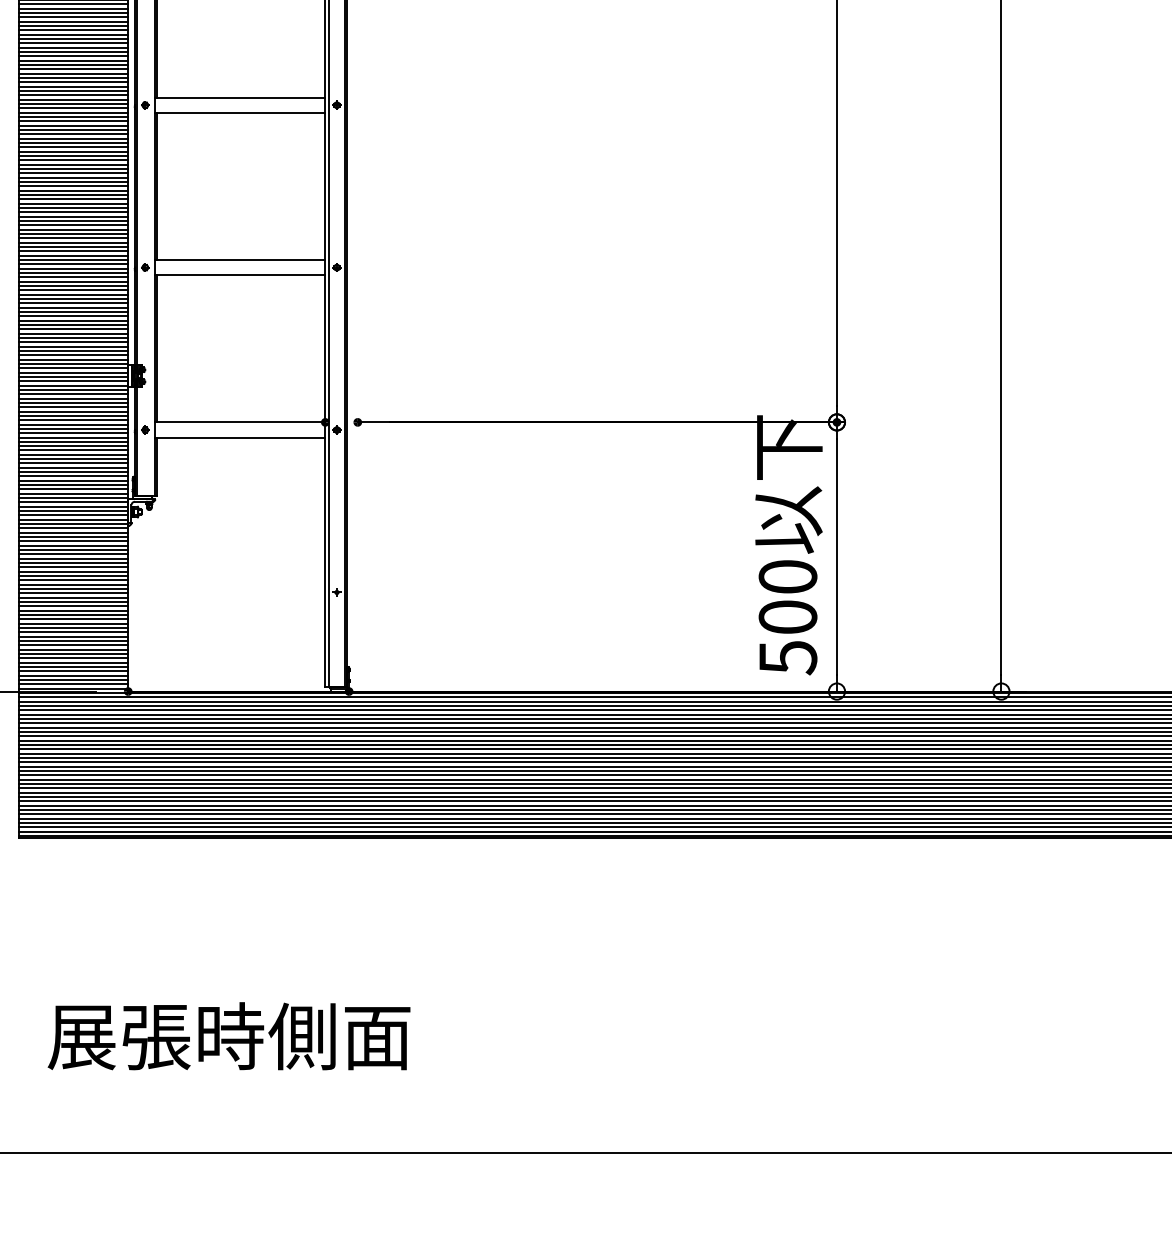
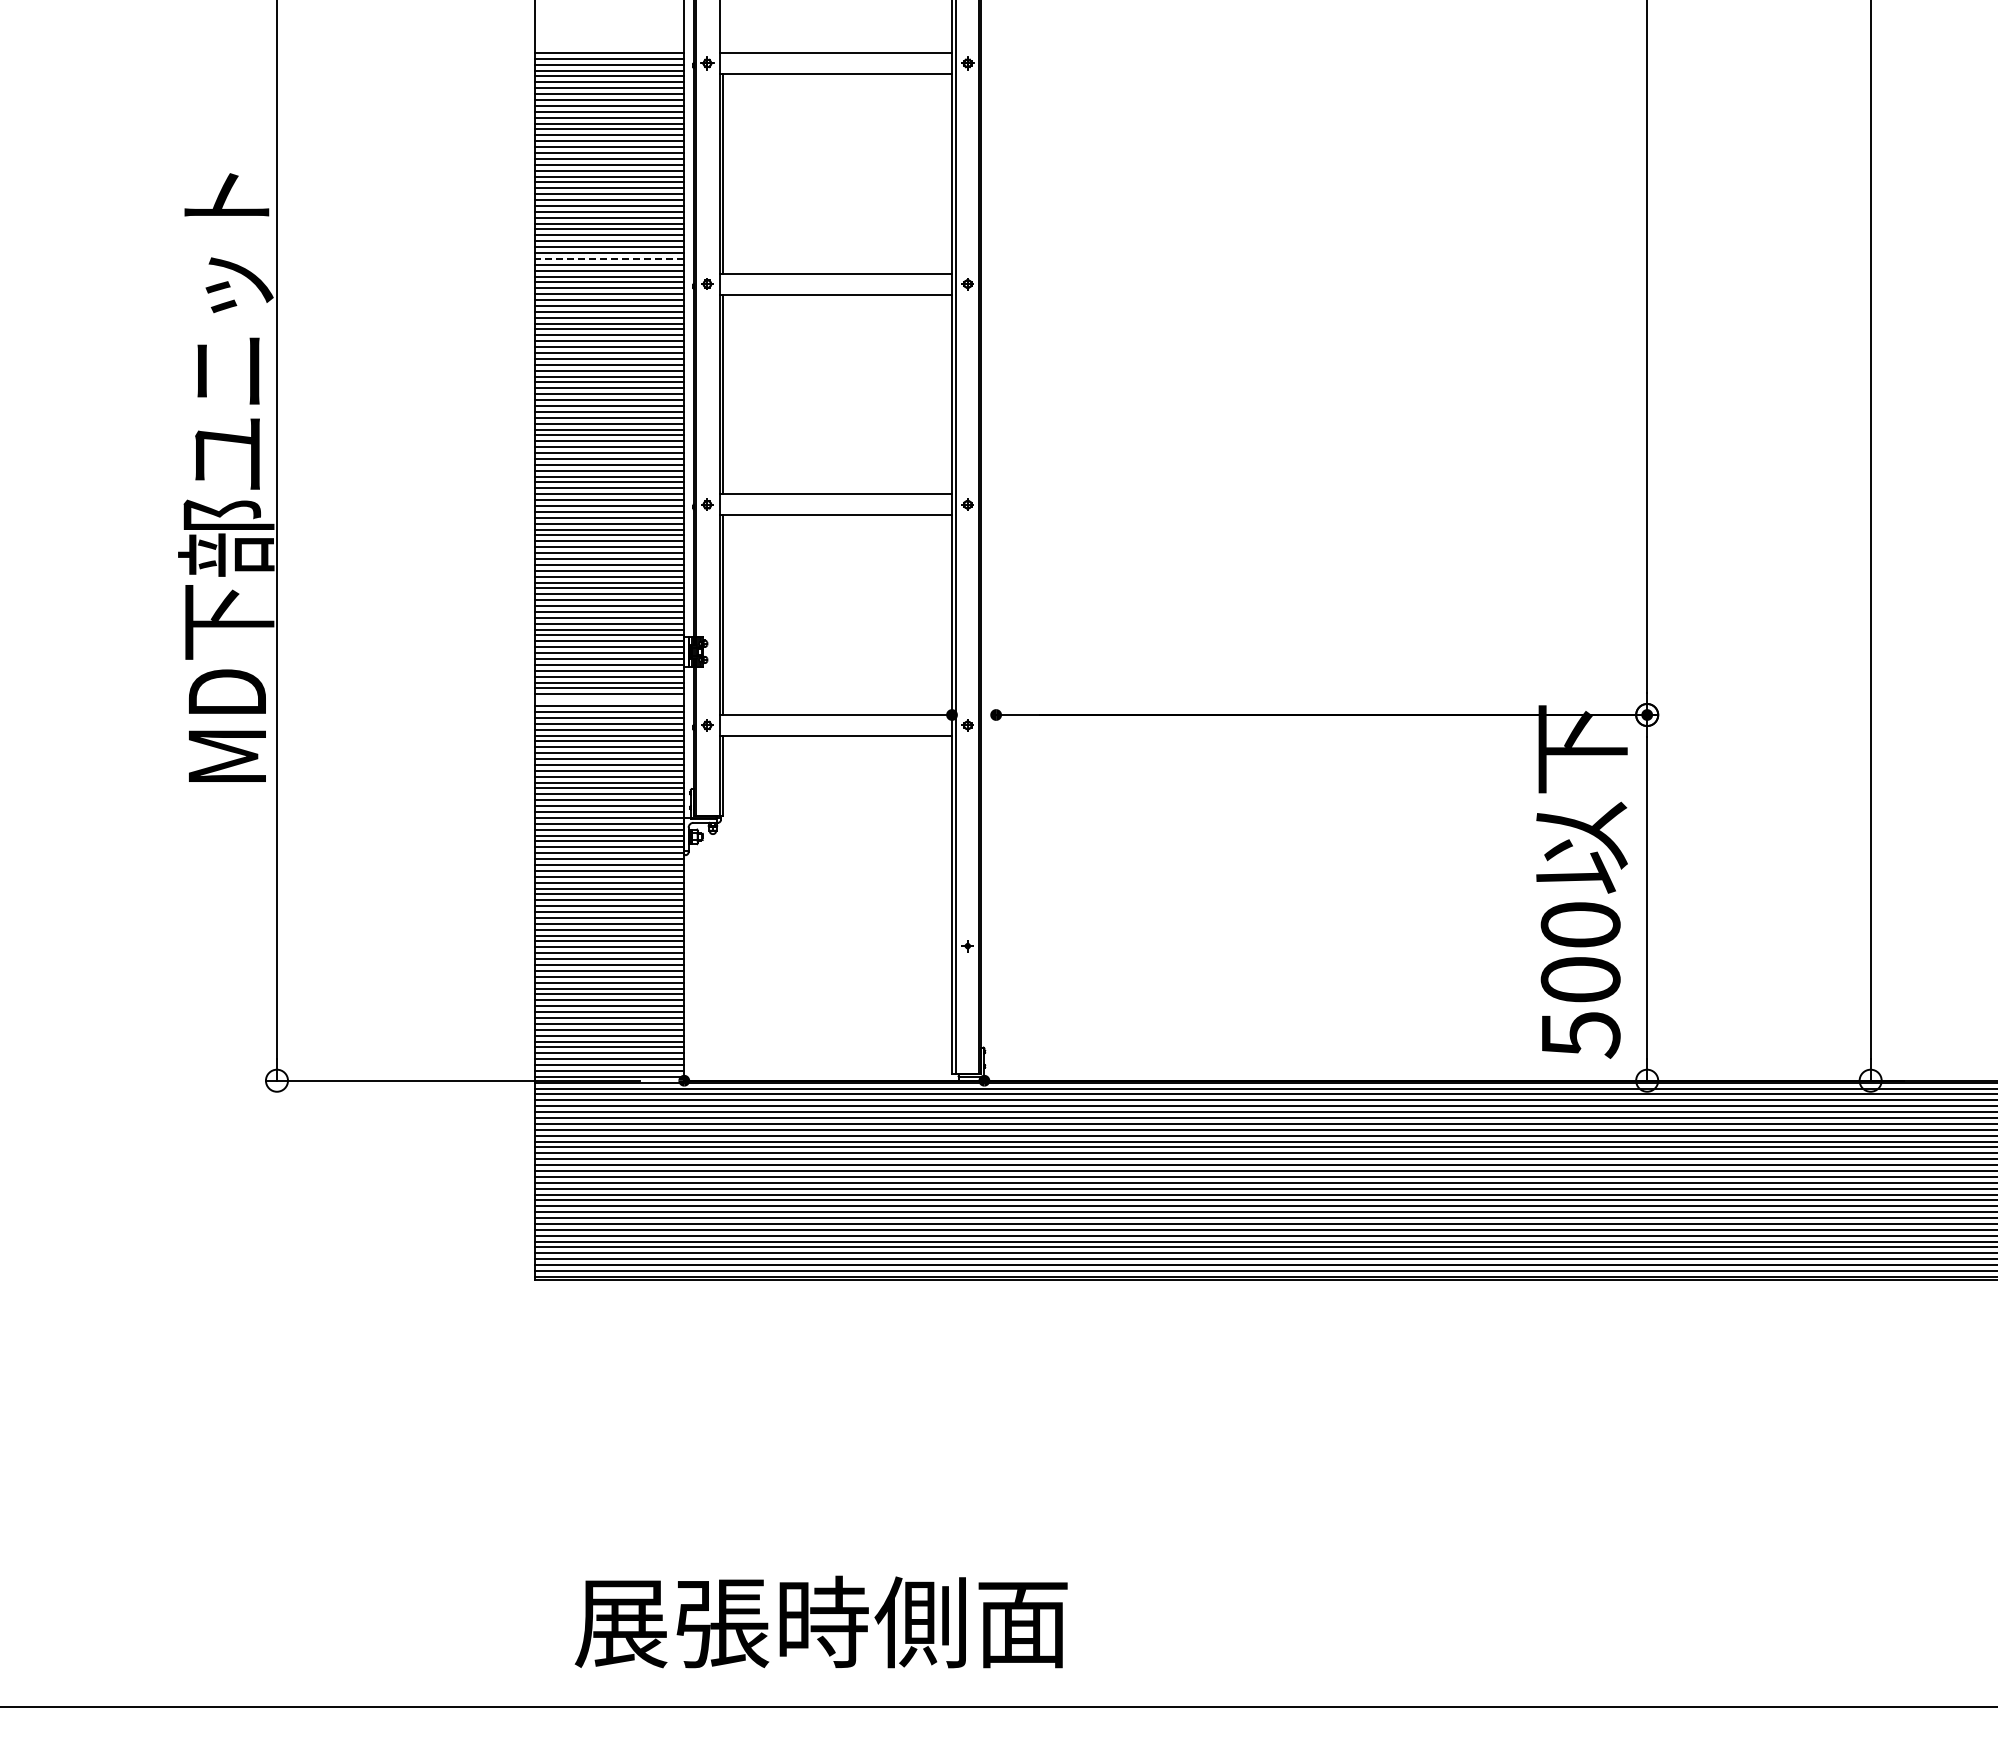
line: (73, 86) -> (609, 258), solid -> dashed
line: (73, 411) -> (609, 700), removed
text: (228, 1035) -> (820, 1621), moved

